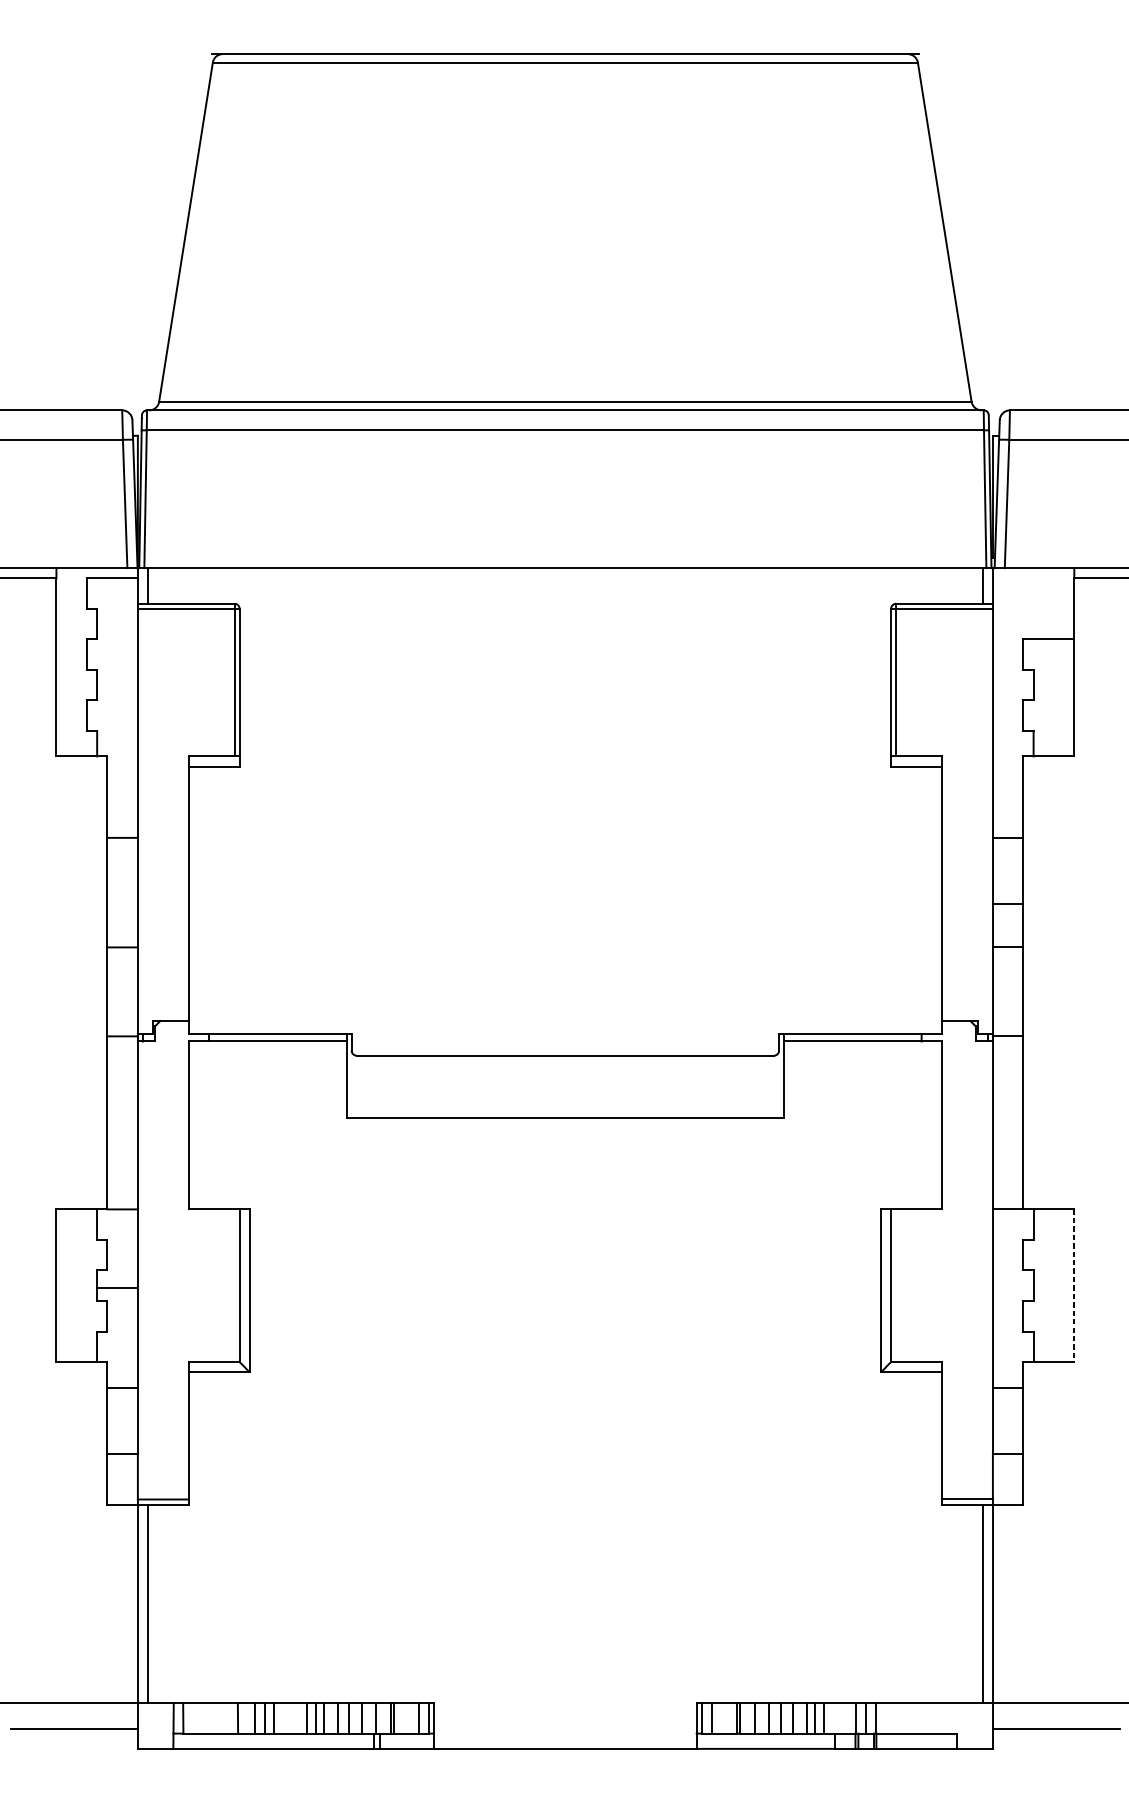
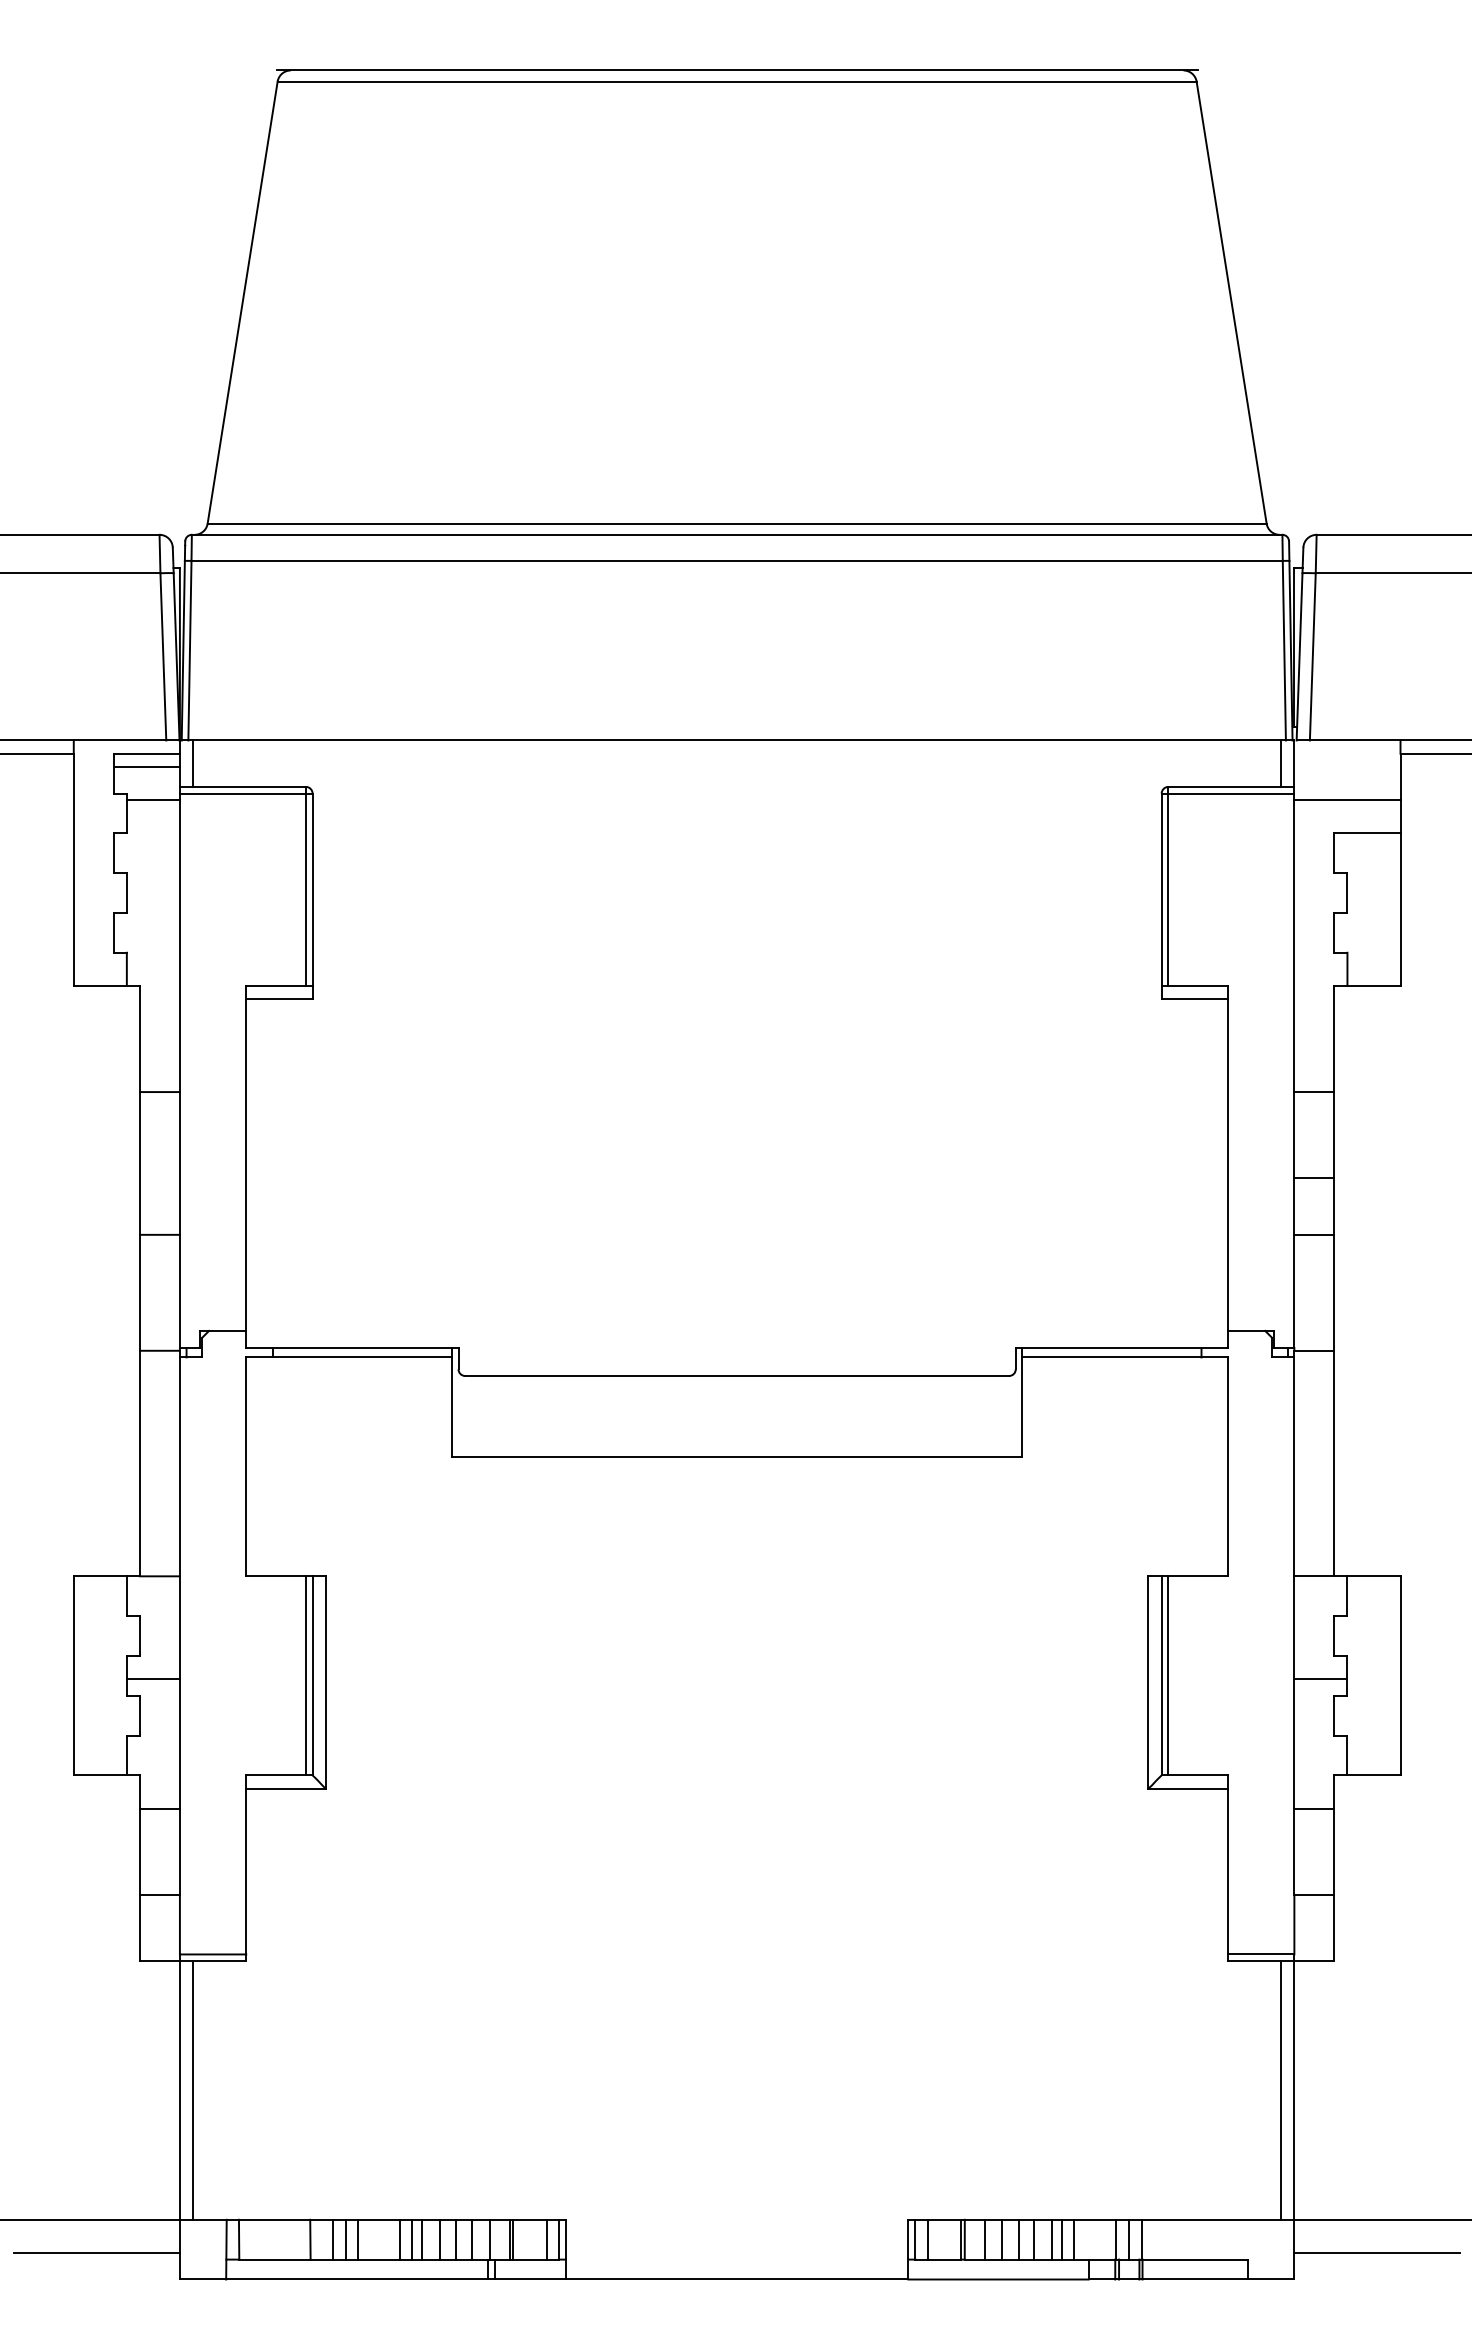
line: (112, 588) -> (146, 767), added
line: (116, 614) -> (152, 800), added
line: (1033, 614) -> (1347, 800), added
line: (234, 1285) -> (305, 1675), added
line: (896, 1285) -> (1168, 1675), added
line: (1074, 1285) -> (1400, 1675), dashed -> solid
line: (1012, 1288) -> (1320, 1679), added

